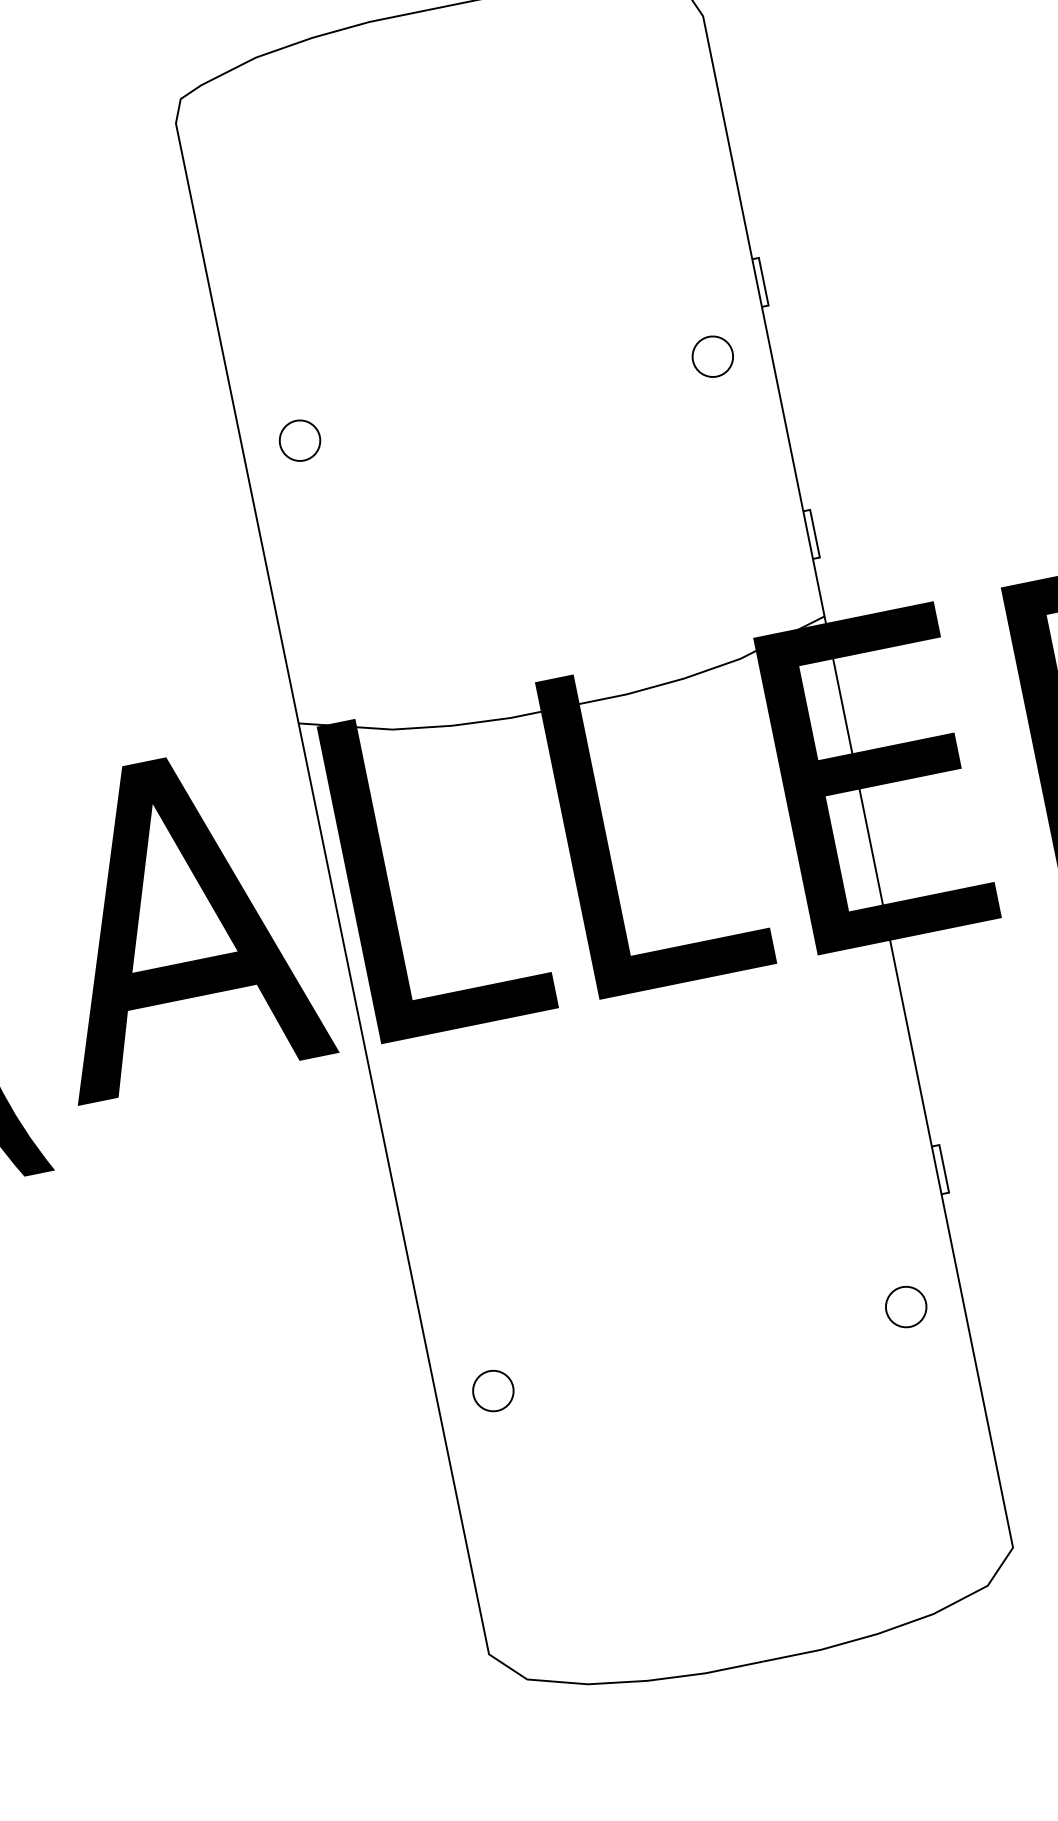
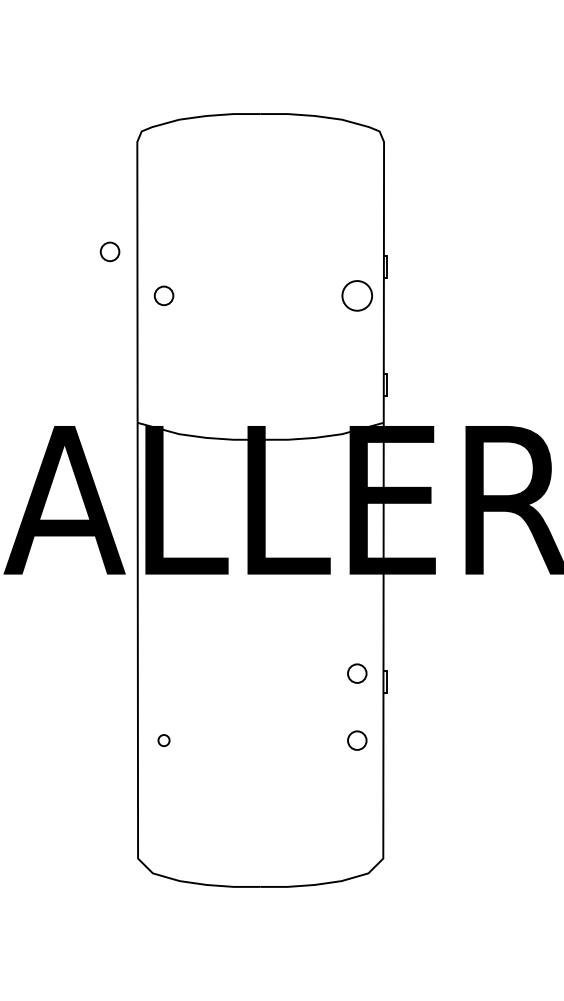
circle: (713, 355) -> (357, 295), size x1.6
circle: (164, 369) -> (109, 251), added
circle: (877, 1163) -> (357, 673), added
circle: (492, 1390) -> (163, 740), size x0.6

